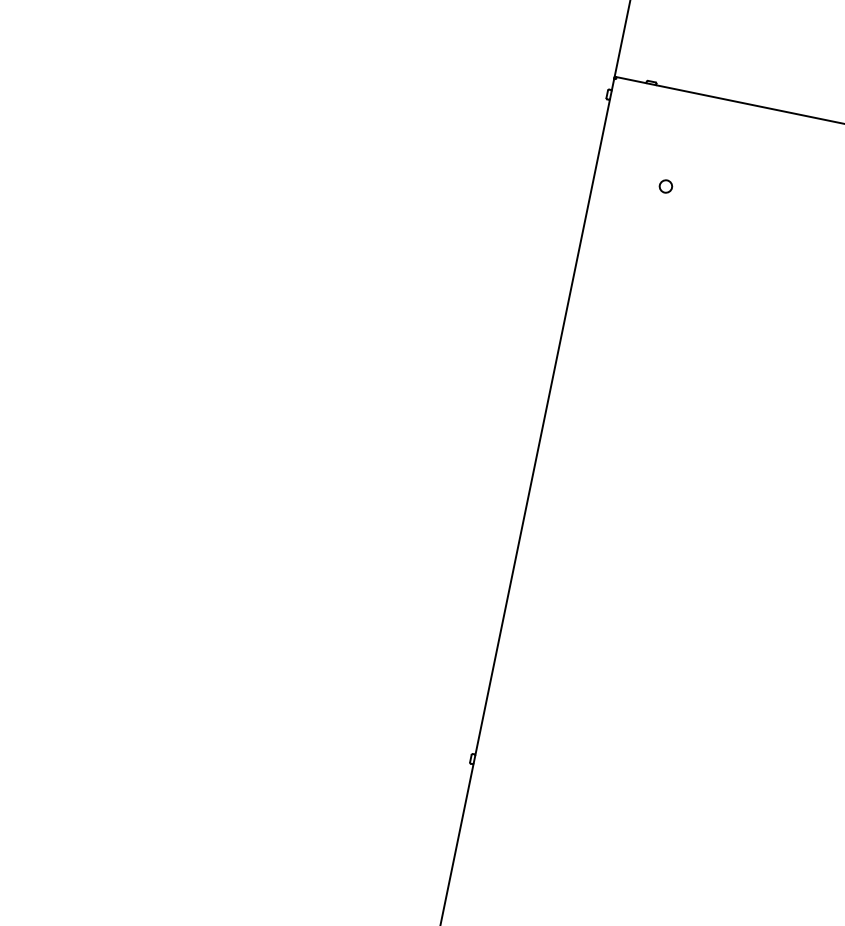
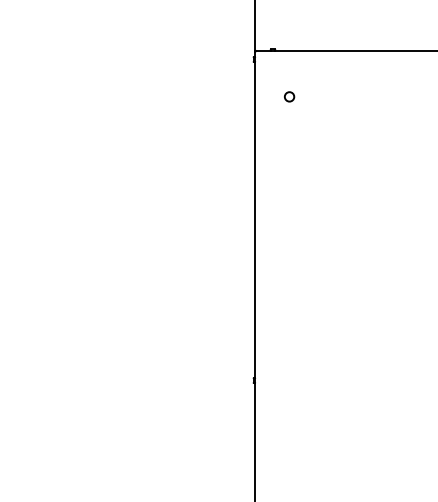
circle: (665, 186) -> (289, 96), size x1.6

